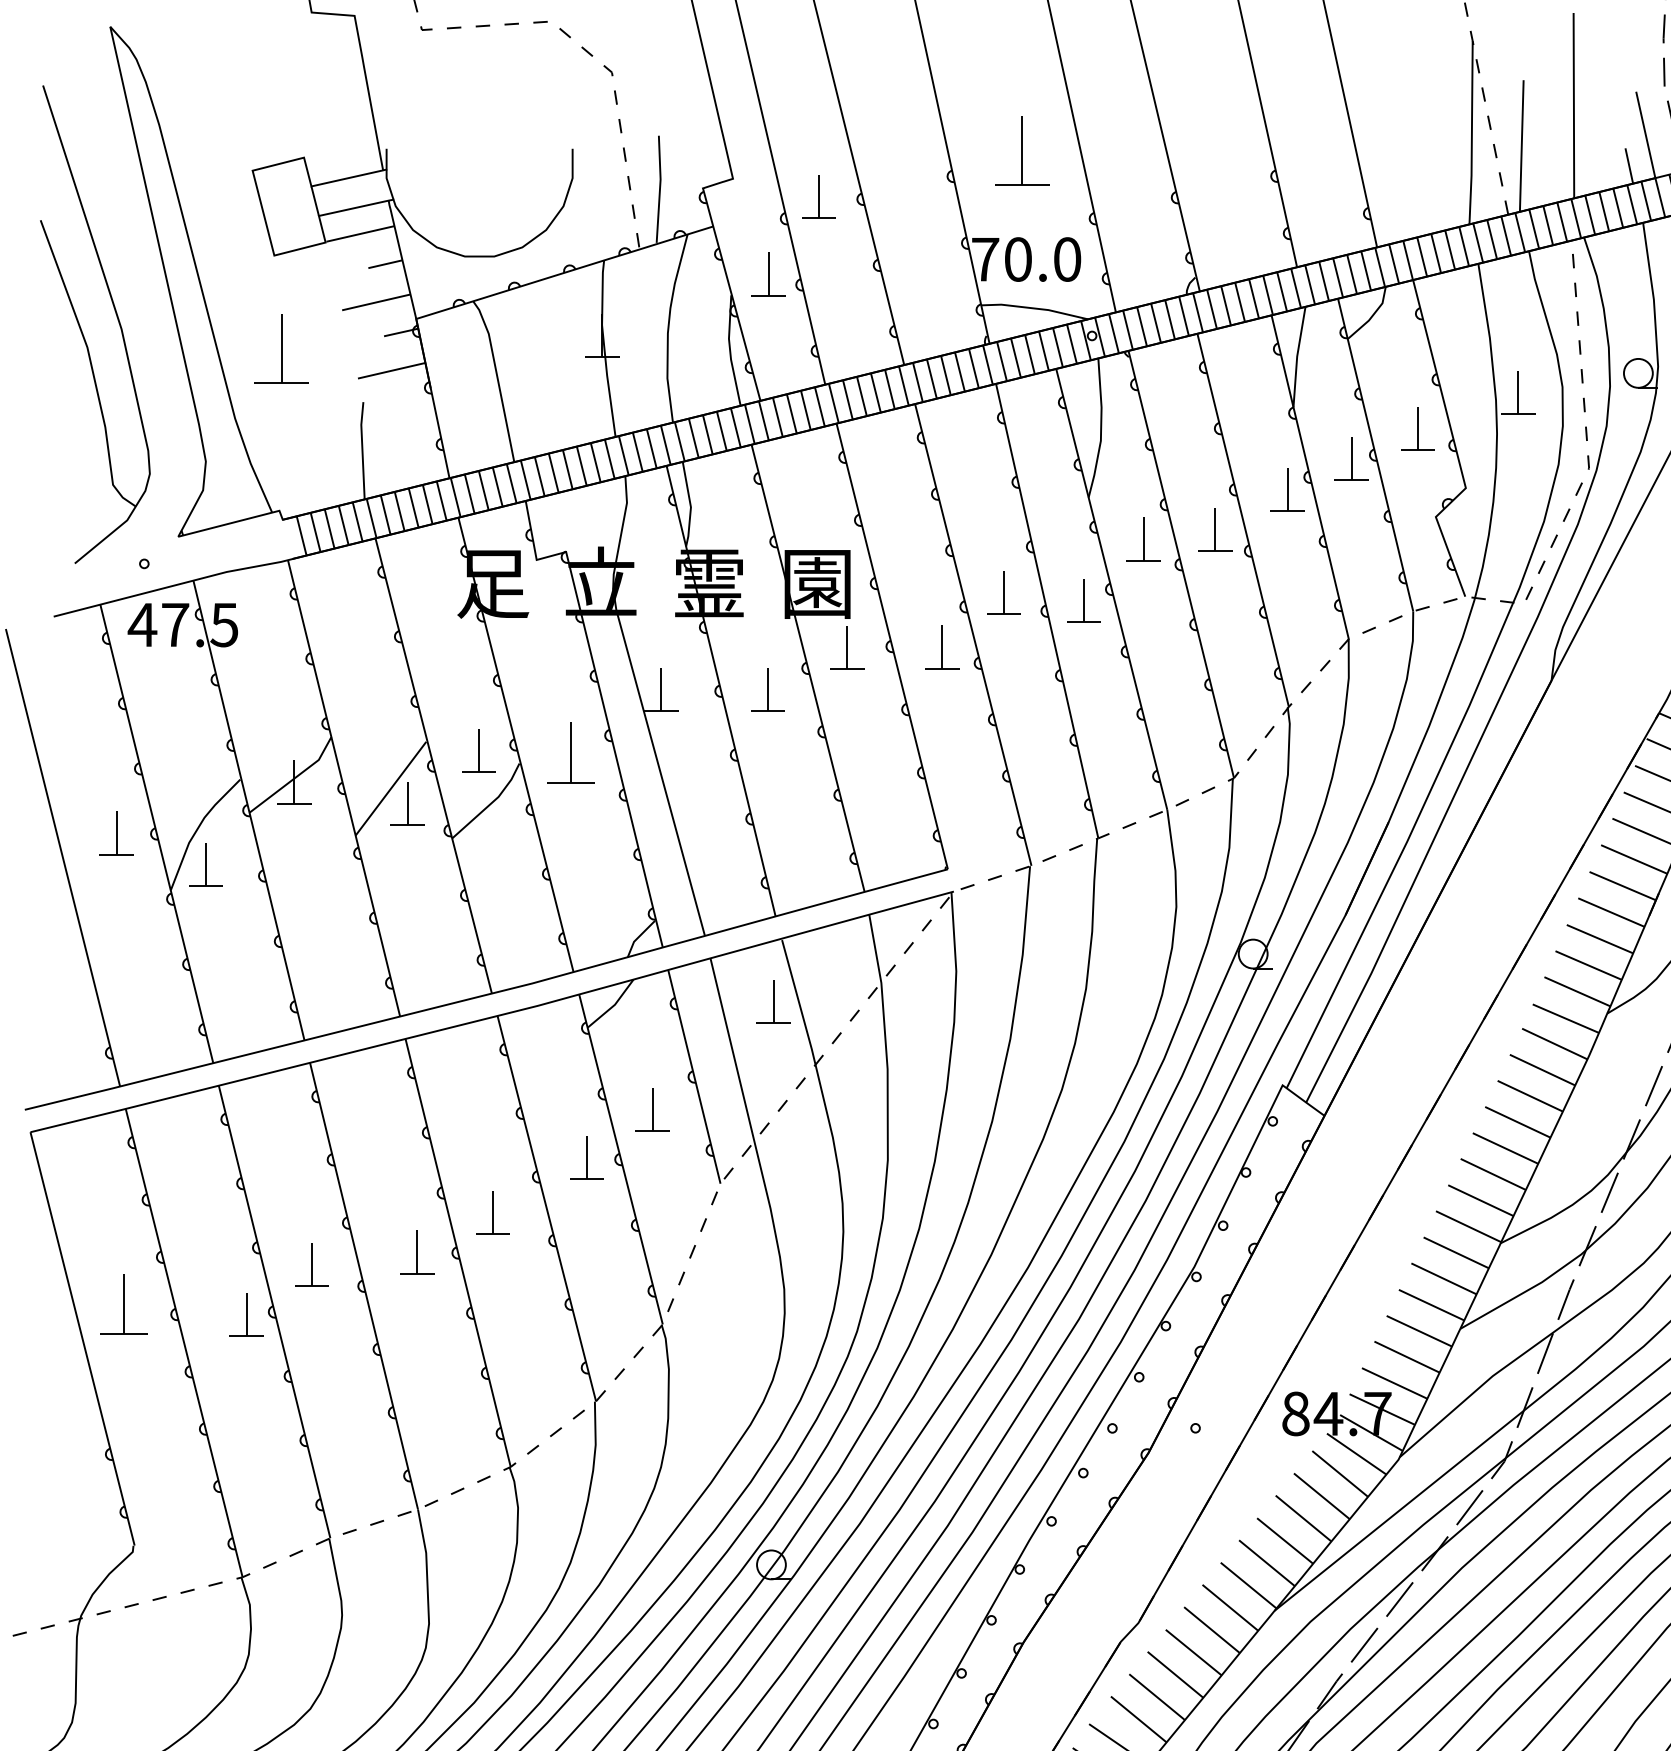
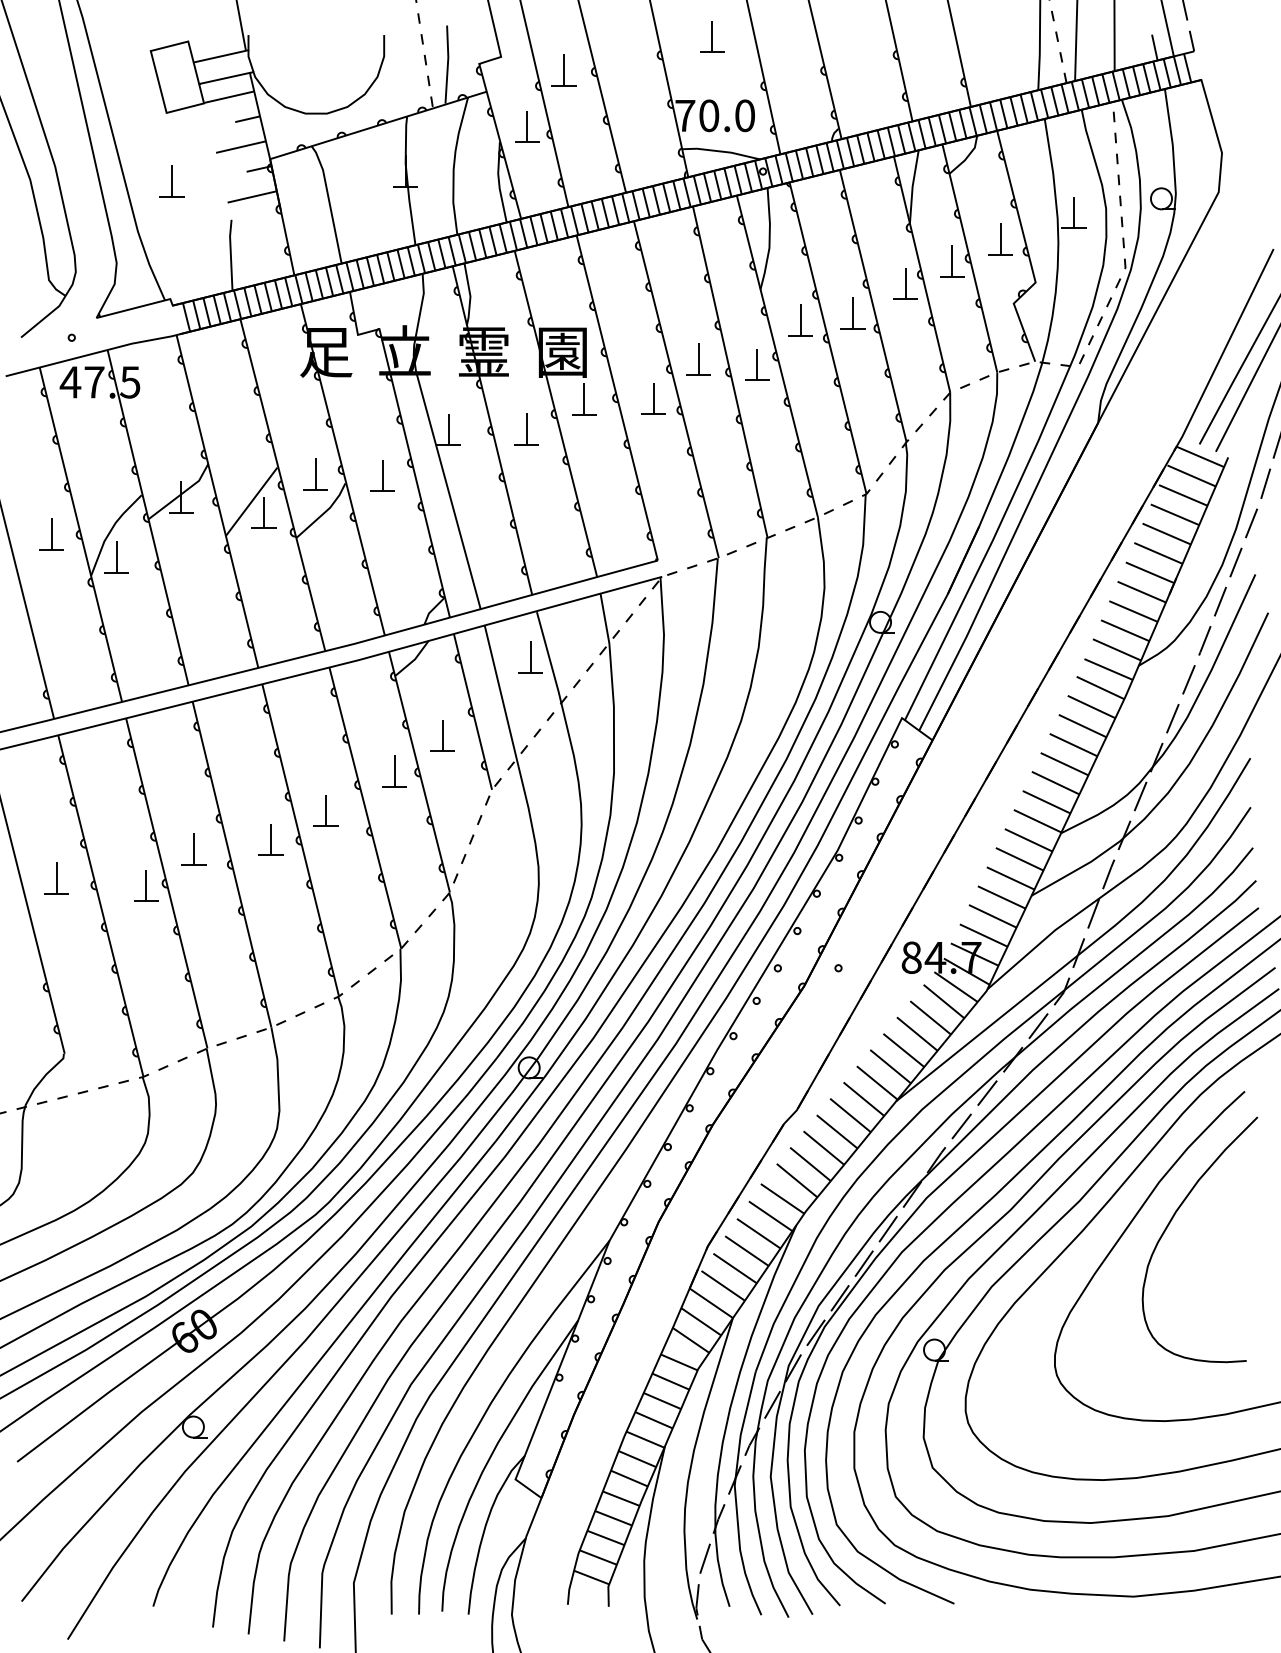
part: (1022, 150) -> (712, 36), size x0.62
part: (281, 349) -> (171, 181), size x0.62
part: (570, 752) -> (382, 475), size x0.71
part: (123, 1305) -> (56, 878), size x0.71

